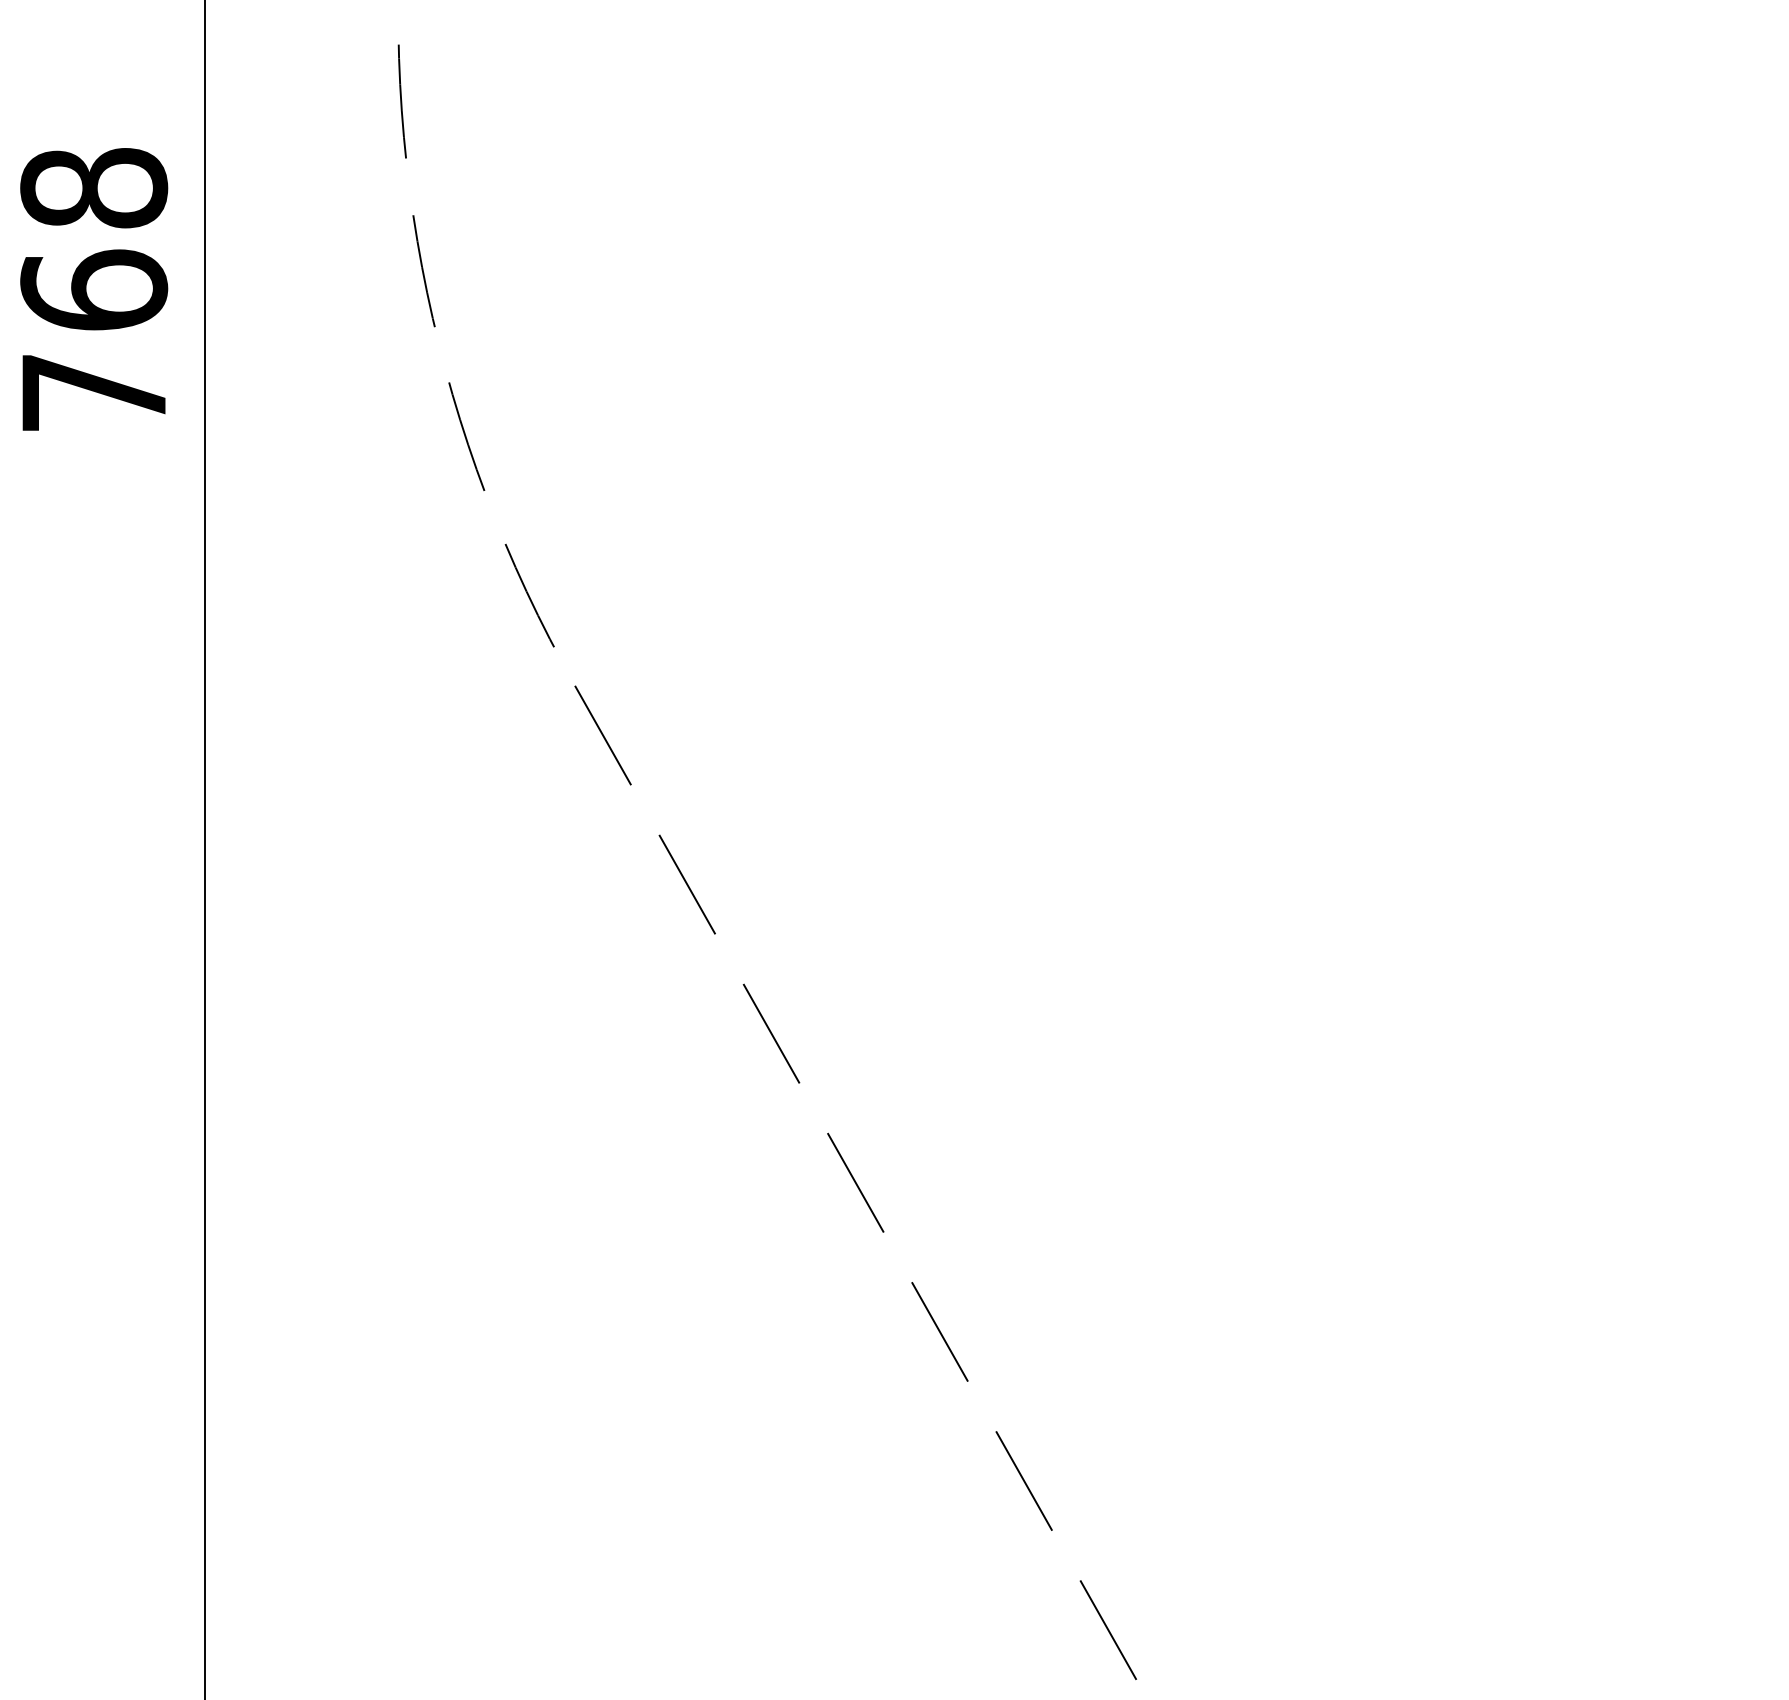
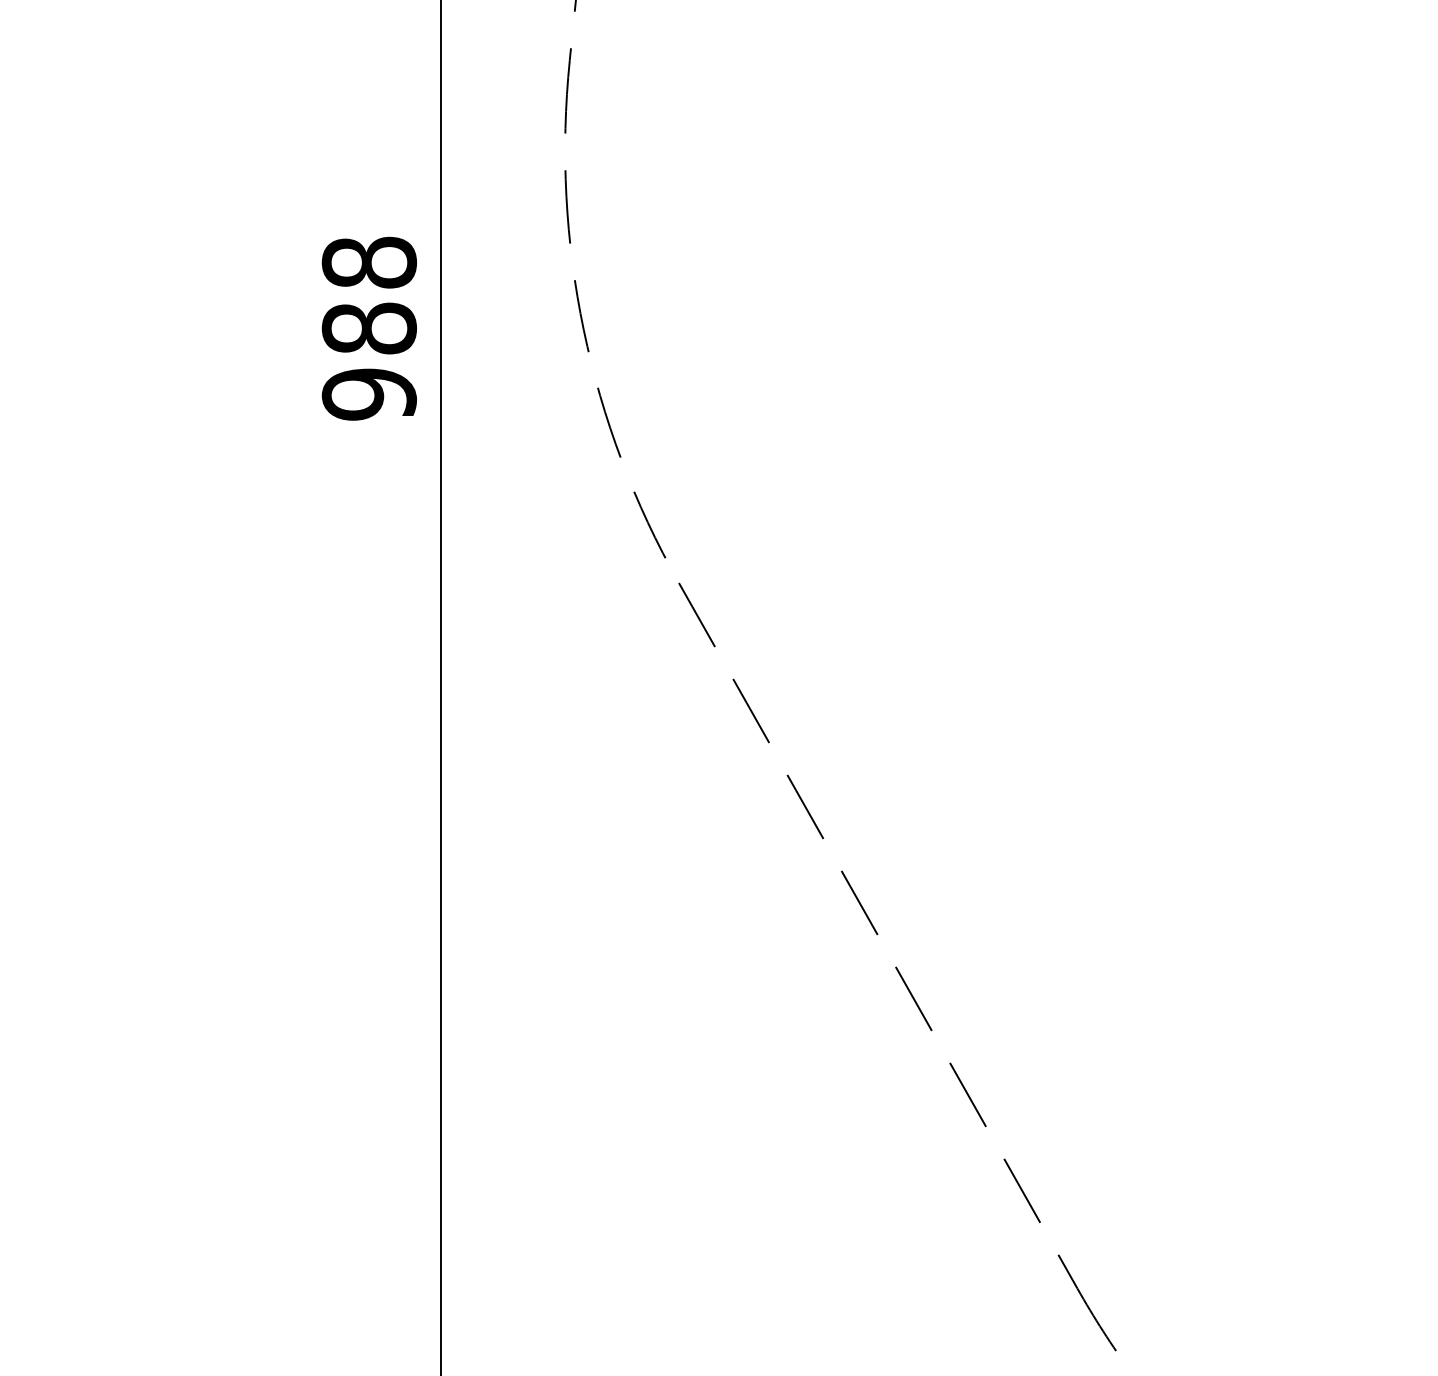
text: (92, 341) -> (368, 361), 768 -> 988

